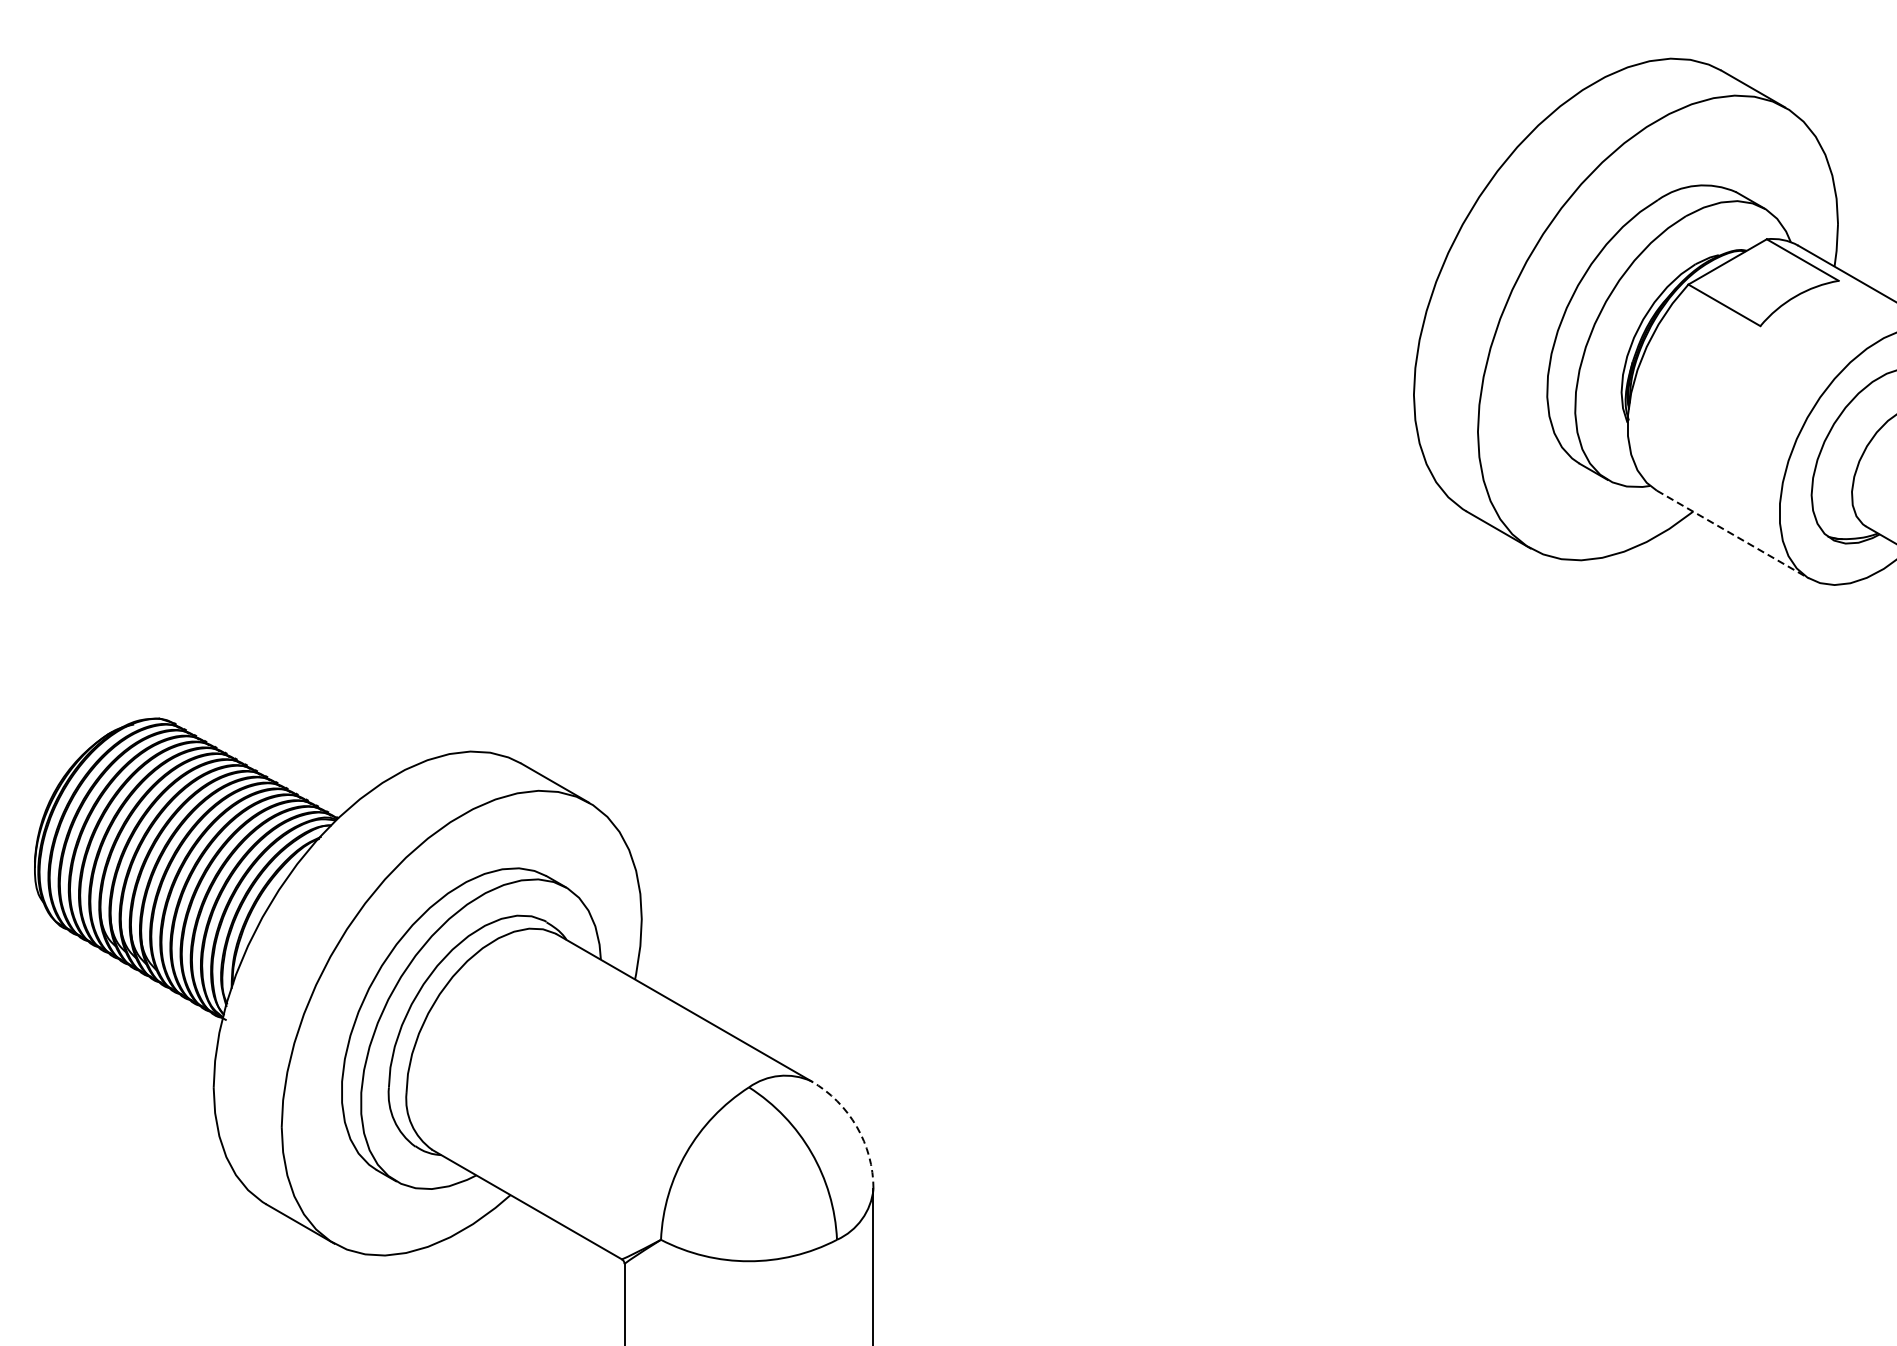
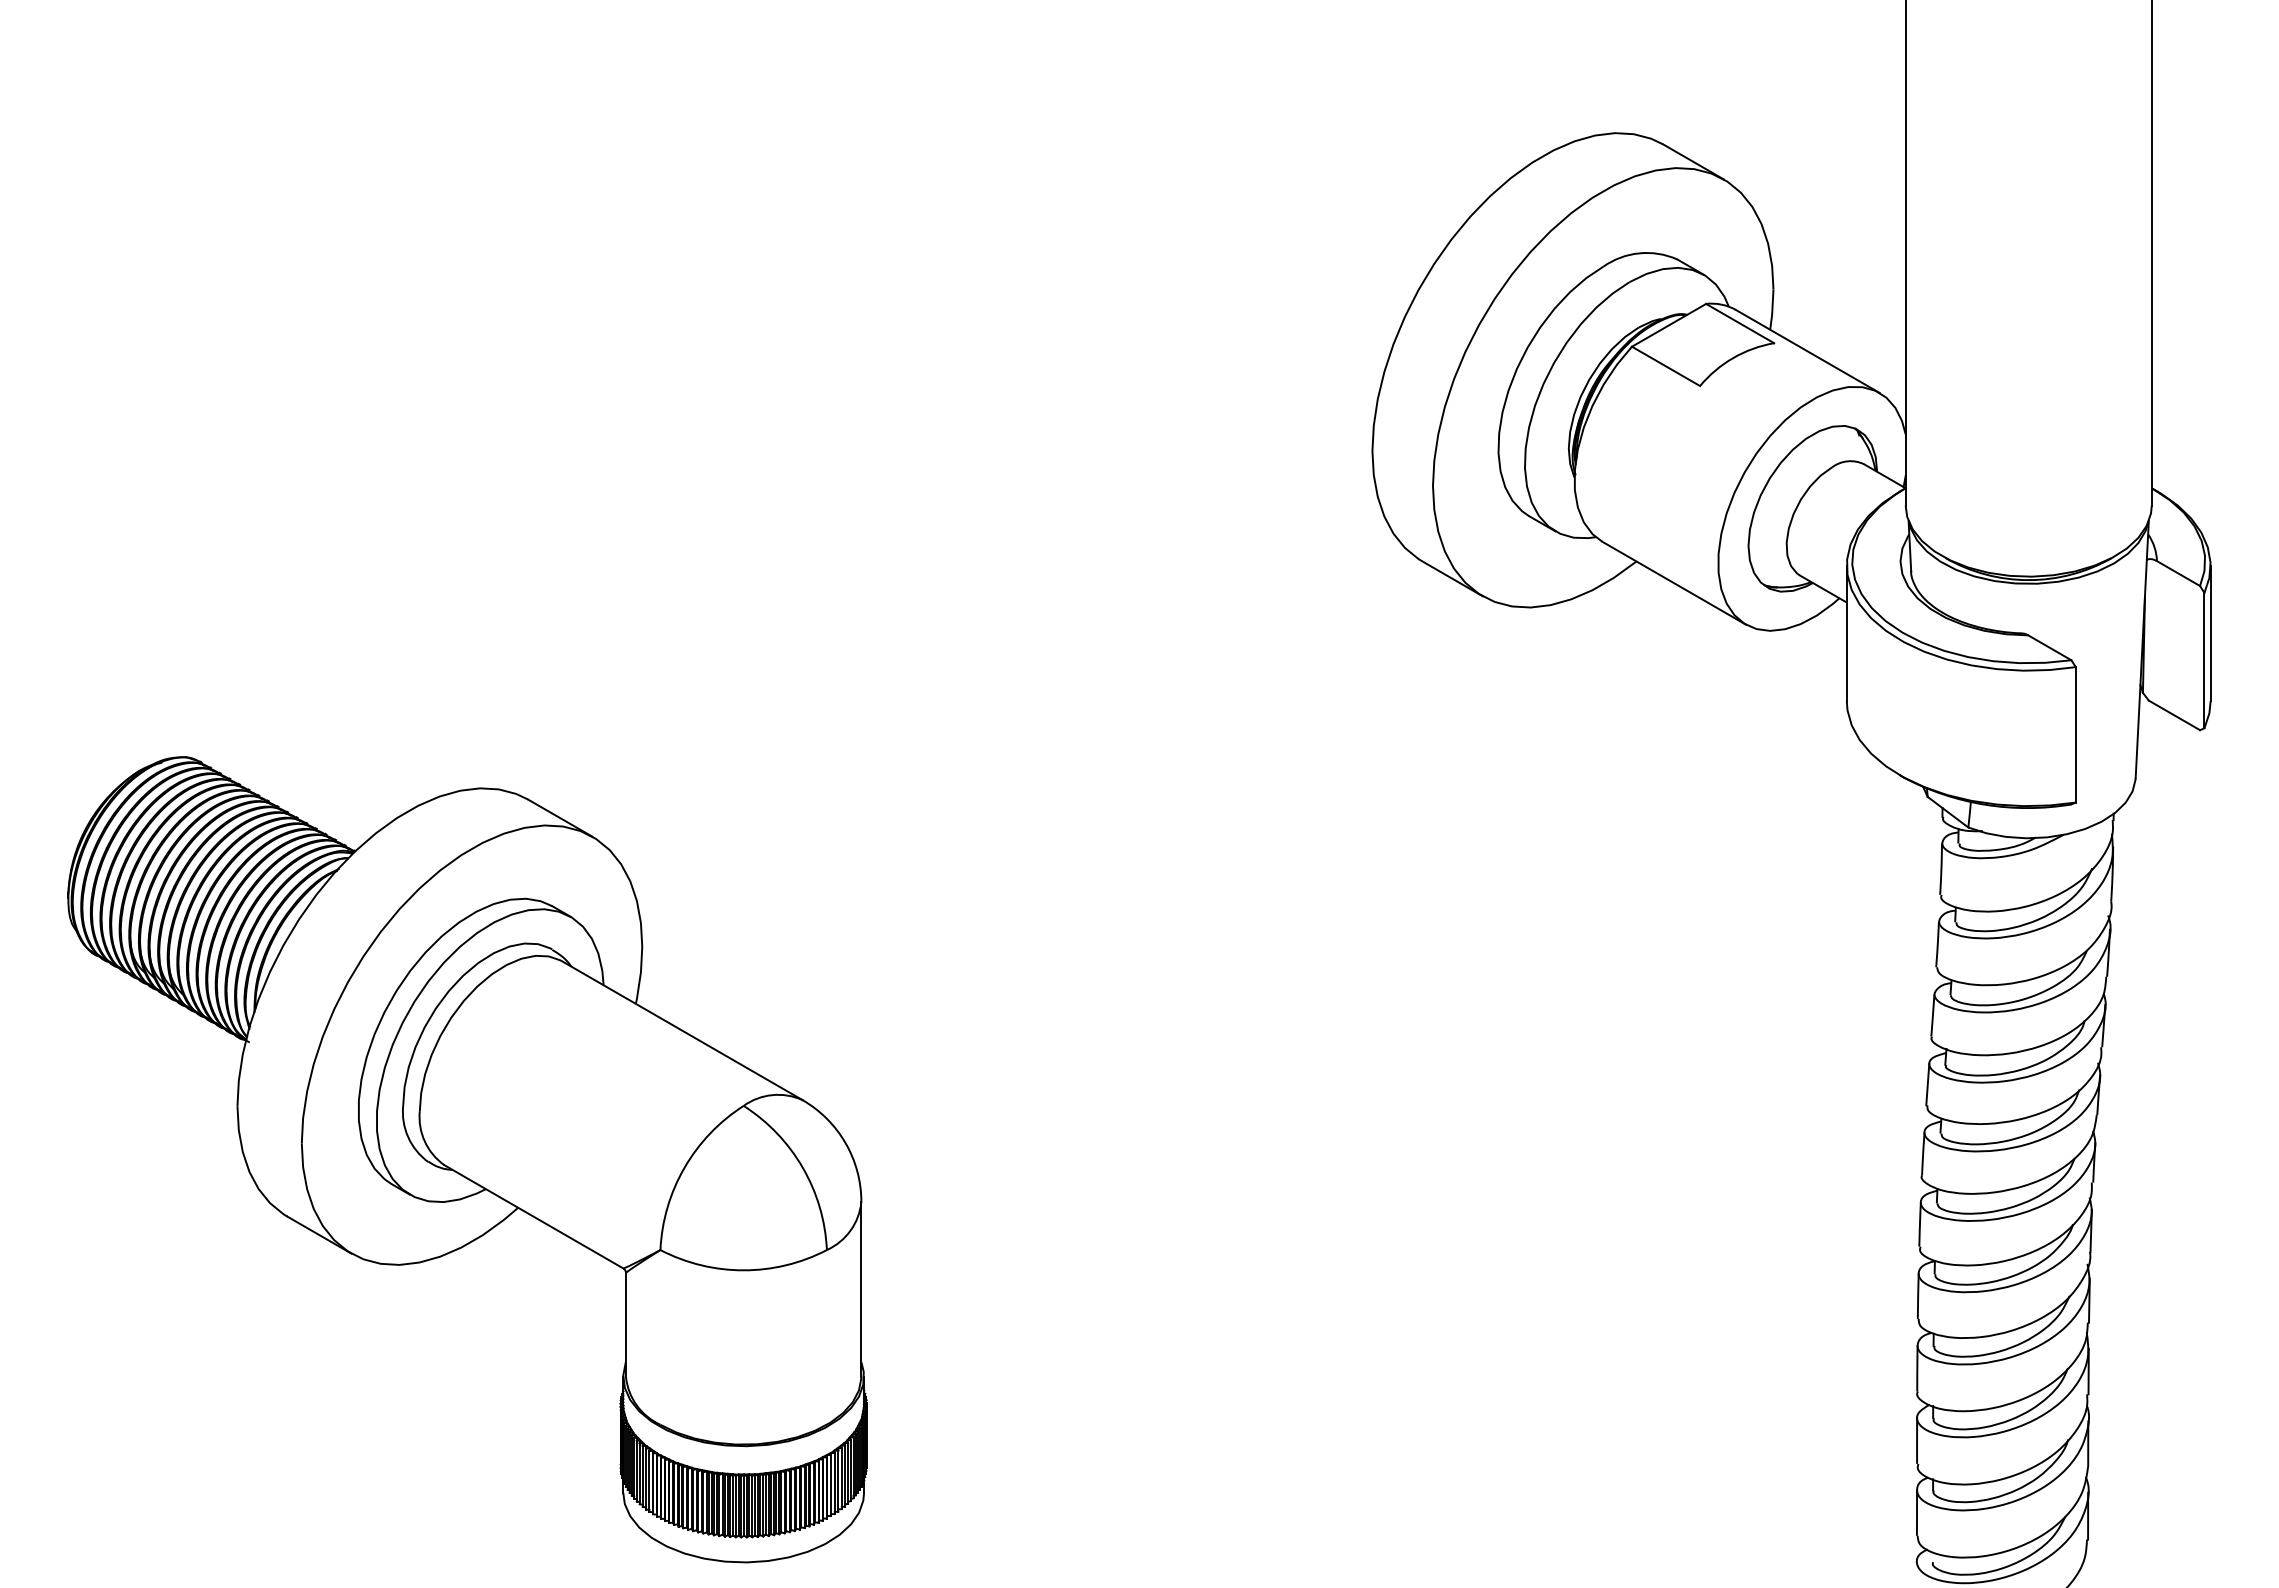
line: (1733, 534) -> (1674, 583), dashed -> solid
arc: (856, 1127) -> (845, 1143), dashed -> solid

